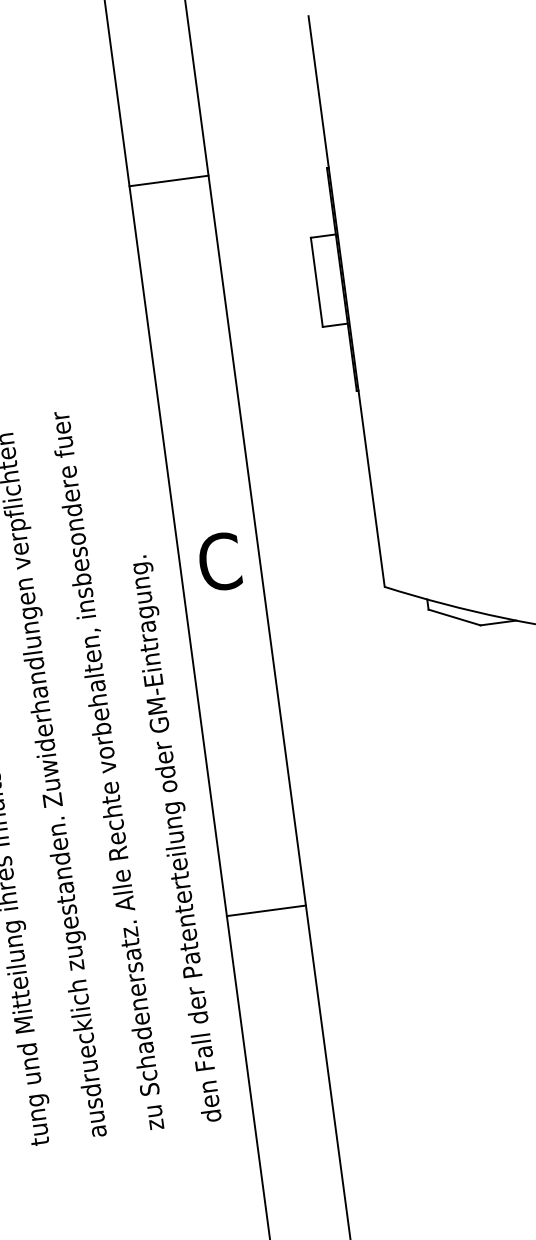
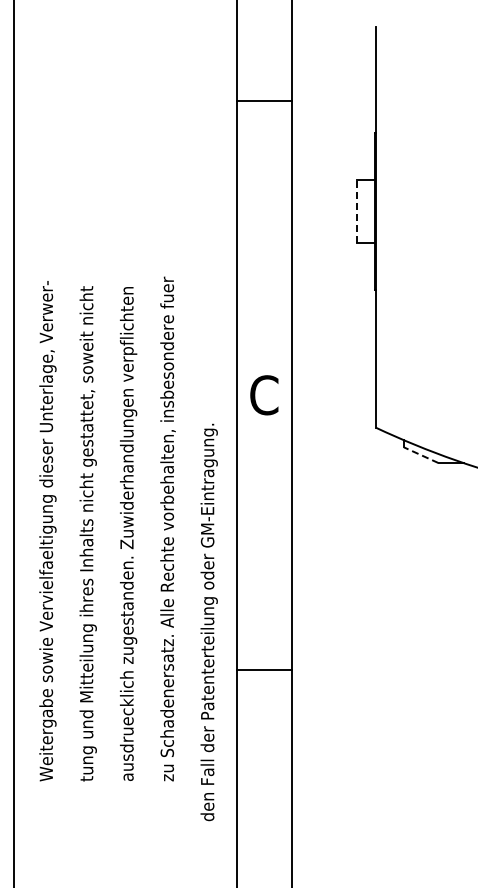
line: (169, 180) -> (264, 100), moved
line: (317, 281) -> (357, 210), solid -> dashed
line: (454, 617) -> (421, 455), solid -> dashed
text: (175, 839) -> (208, 622), moved
line: (266, 910) -> (264, 670), moved

